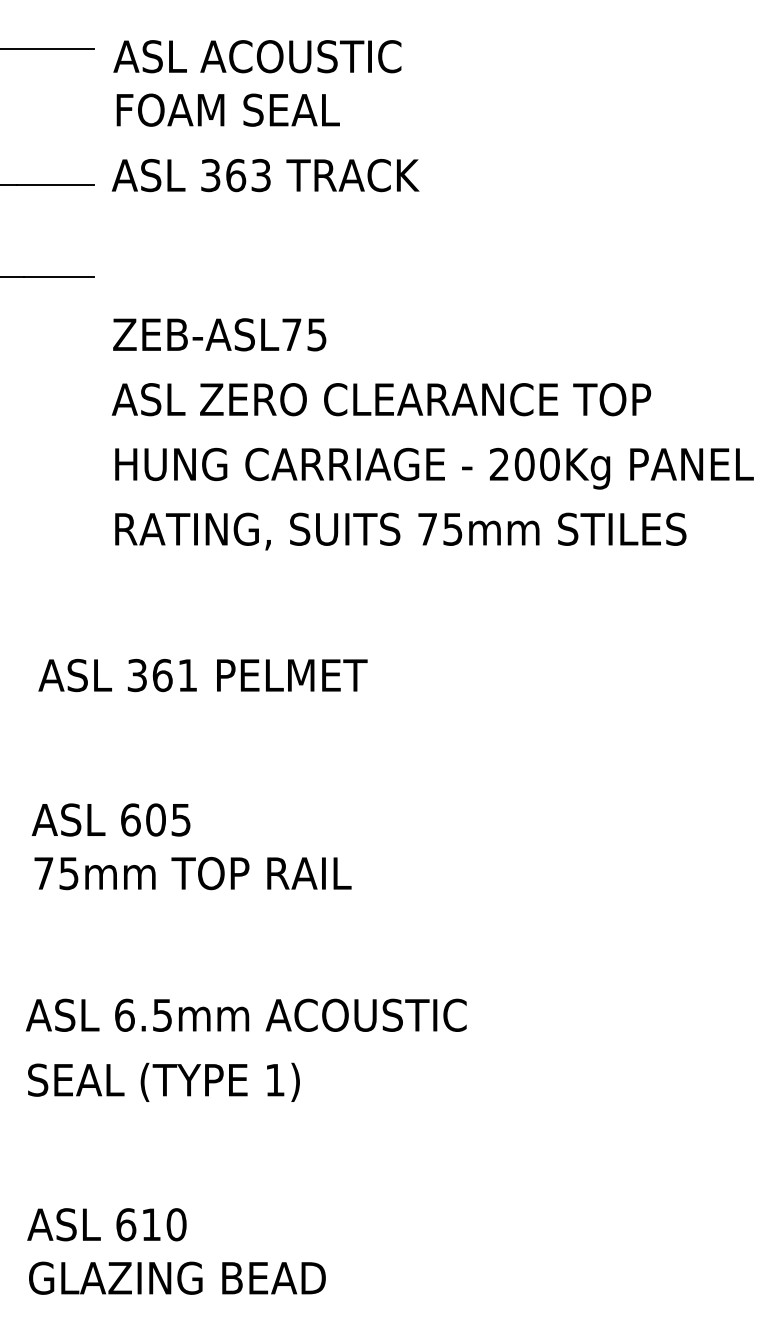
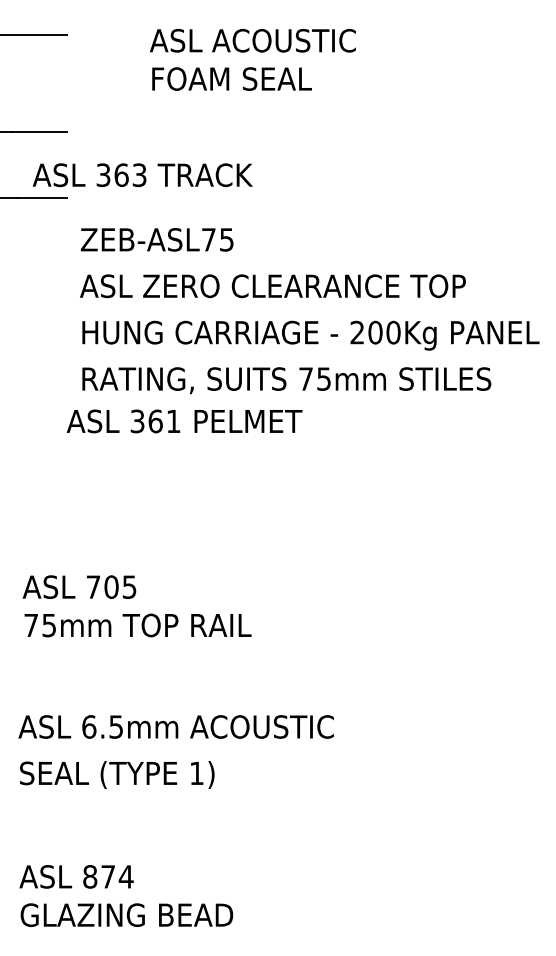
text: (257, 83) -> (252, 59), moved
text: (265, 175) -> (142, 175), moved
text: (202, 675) -> (184, 421), moved
text: (130, 819) -> (93, 586), 605 -> 705
text: (151, 1224) -> (108, 876), 610 -> 874

